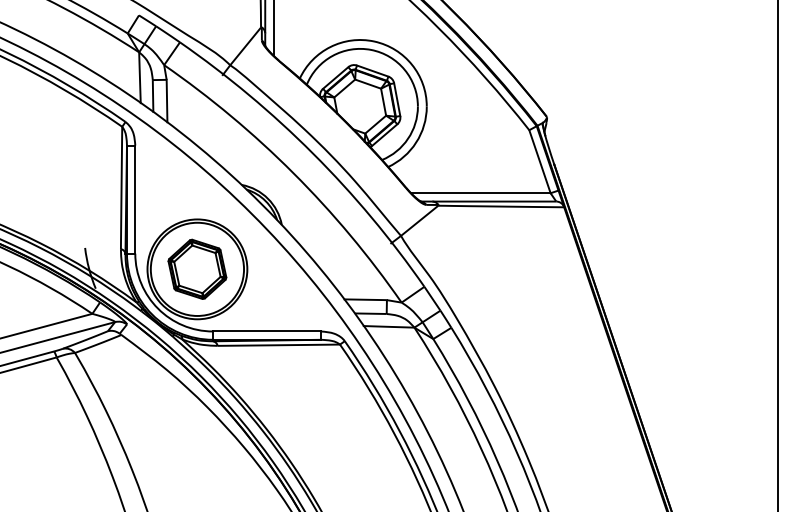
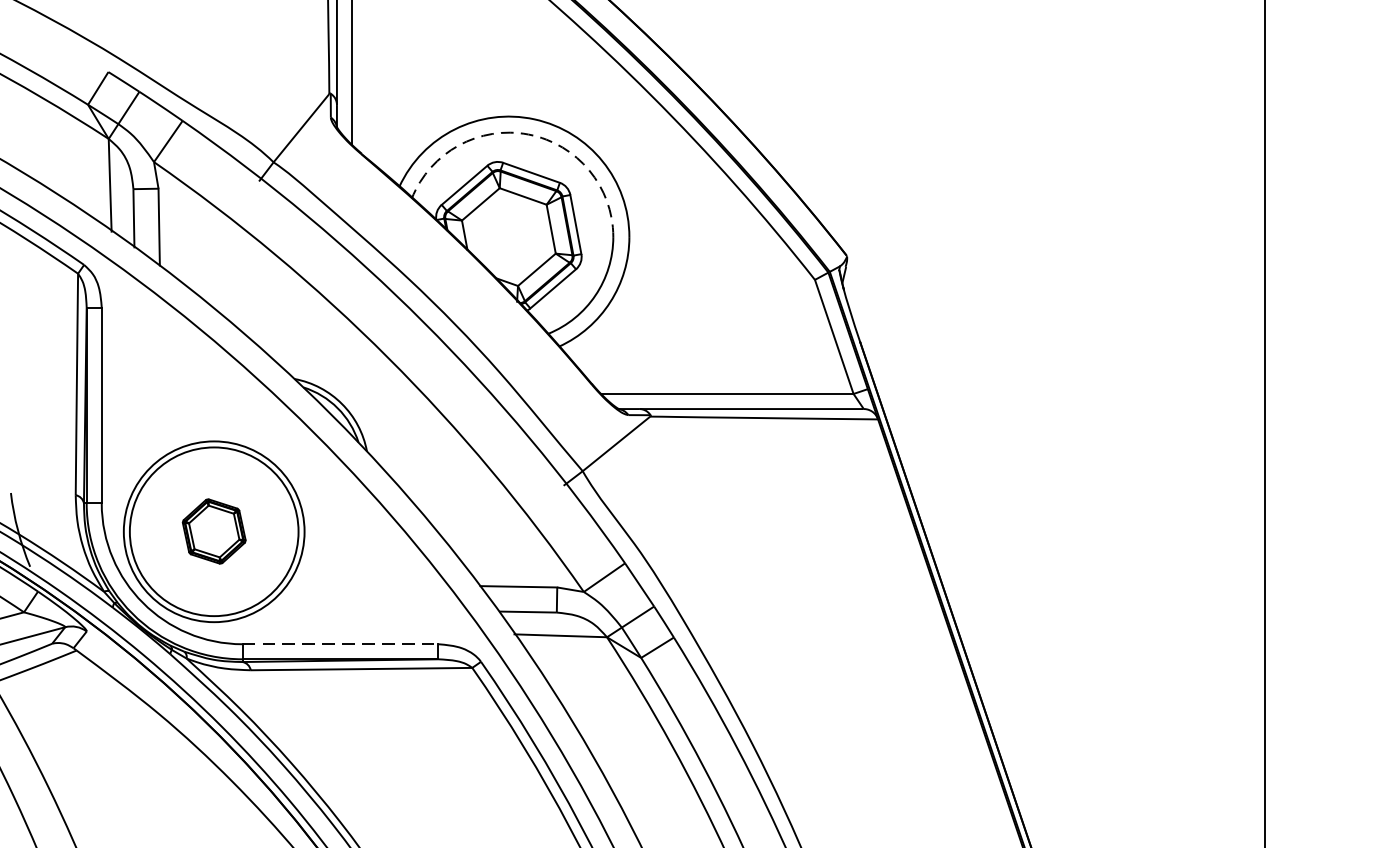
arc: (371, 49) -> (529, 133), solid -> dashed
part: (197, 268) -> (214, 530), size x0.6
line: (267, 331) -> (341, 644), solid -> dashed

